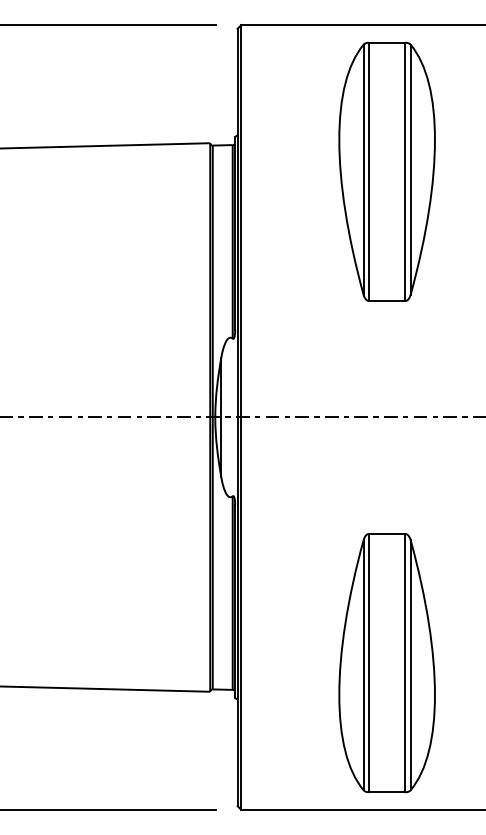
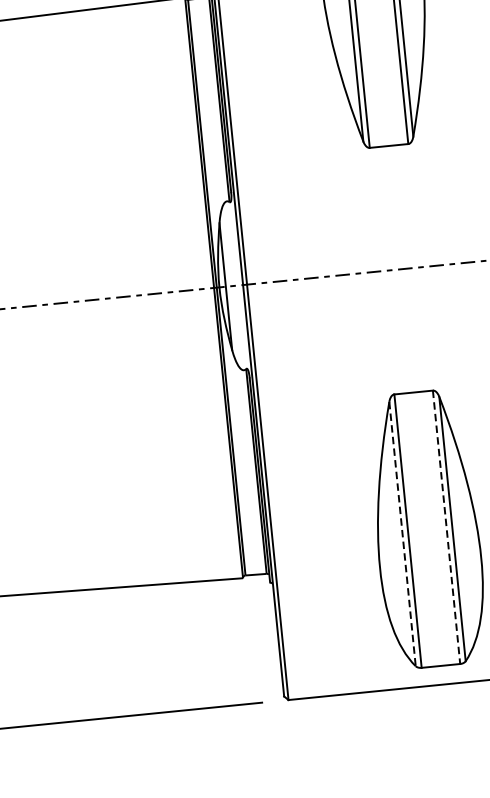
line: (405, 663) -> (446, 527), solid -> dashed
line: (363, 665) -> (402, 534), solid -> dashed

